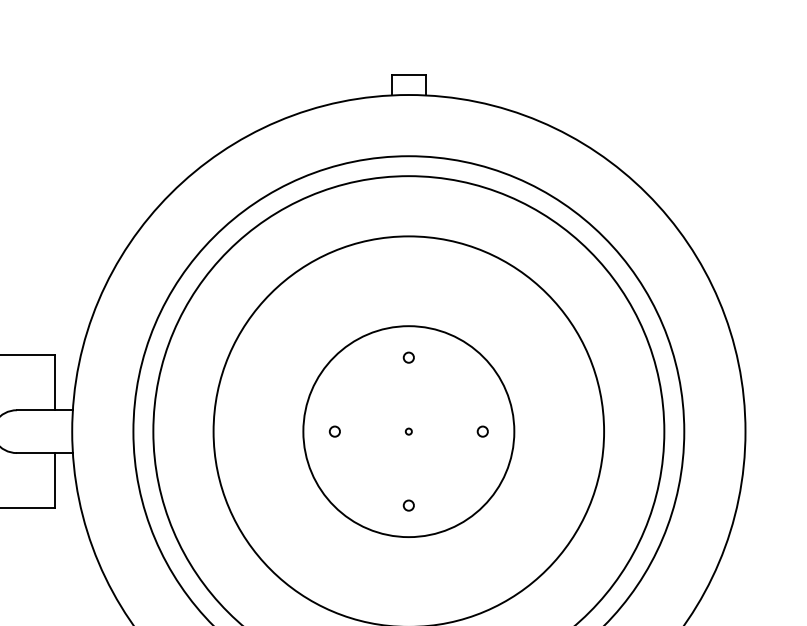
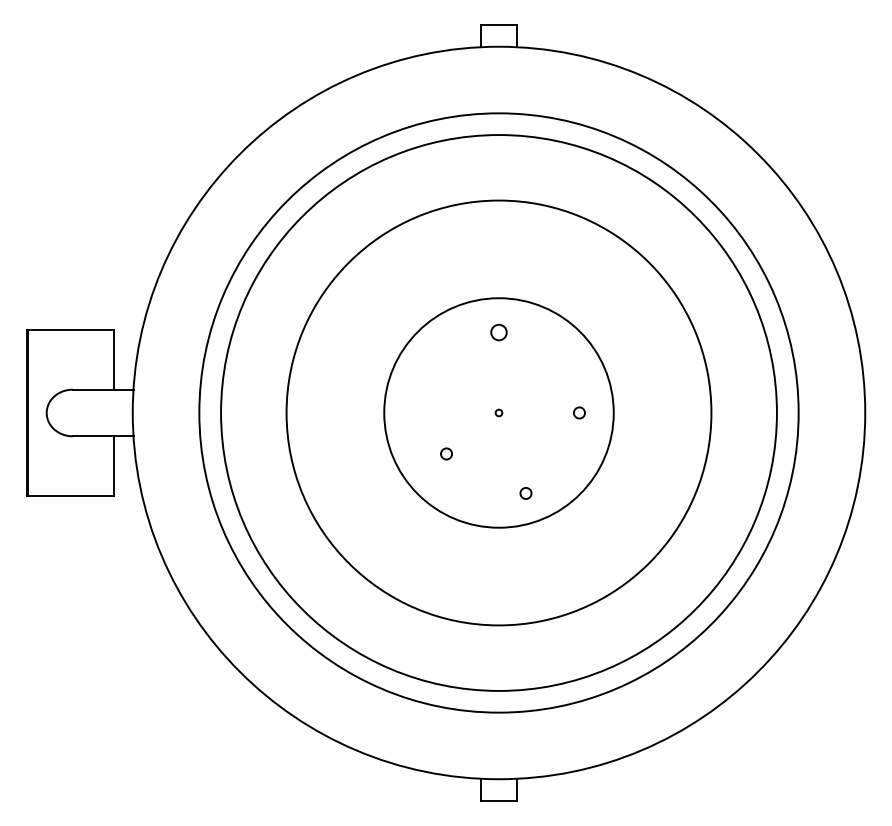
circle: (408, 357) -> (498, 332), size x1.4
circle: (334, 431) -> (446, 453), moved
circle: (408, 505) -> (525, 493), moved

